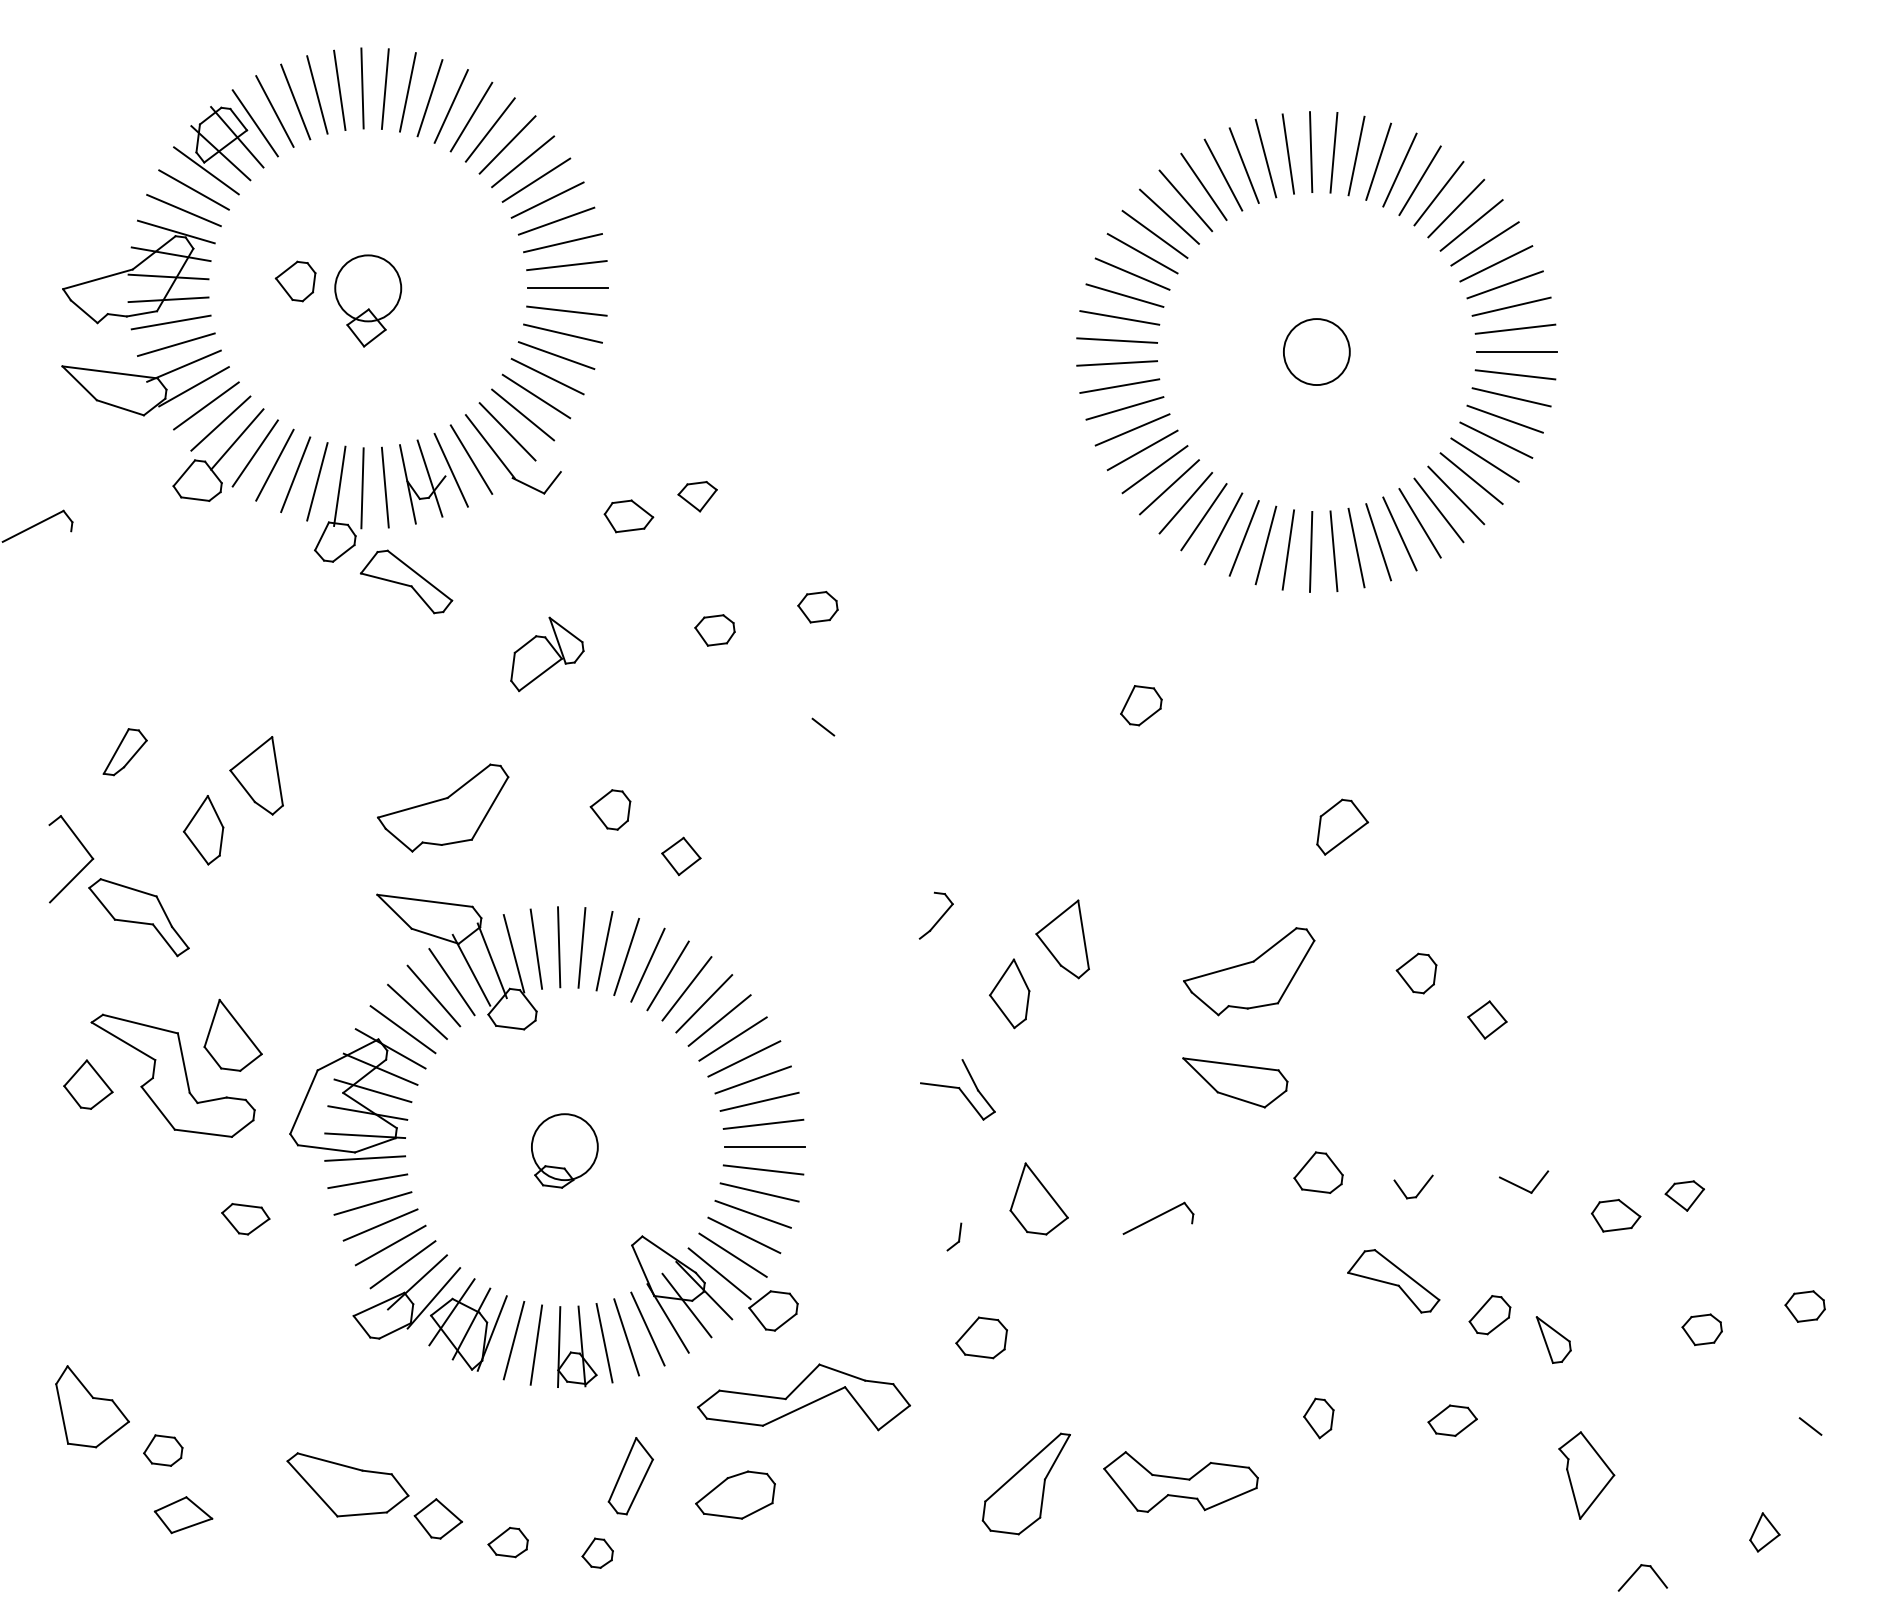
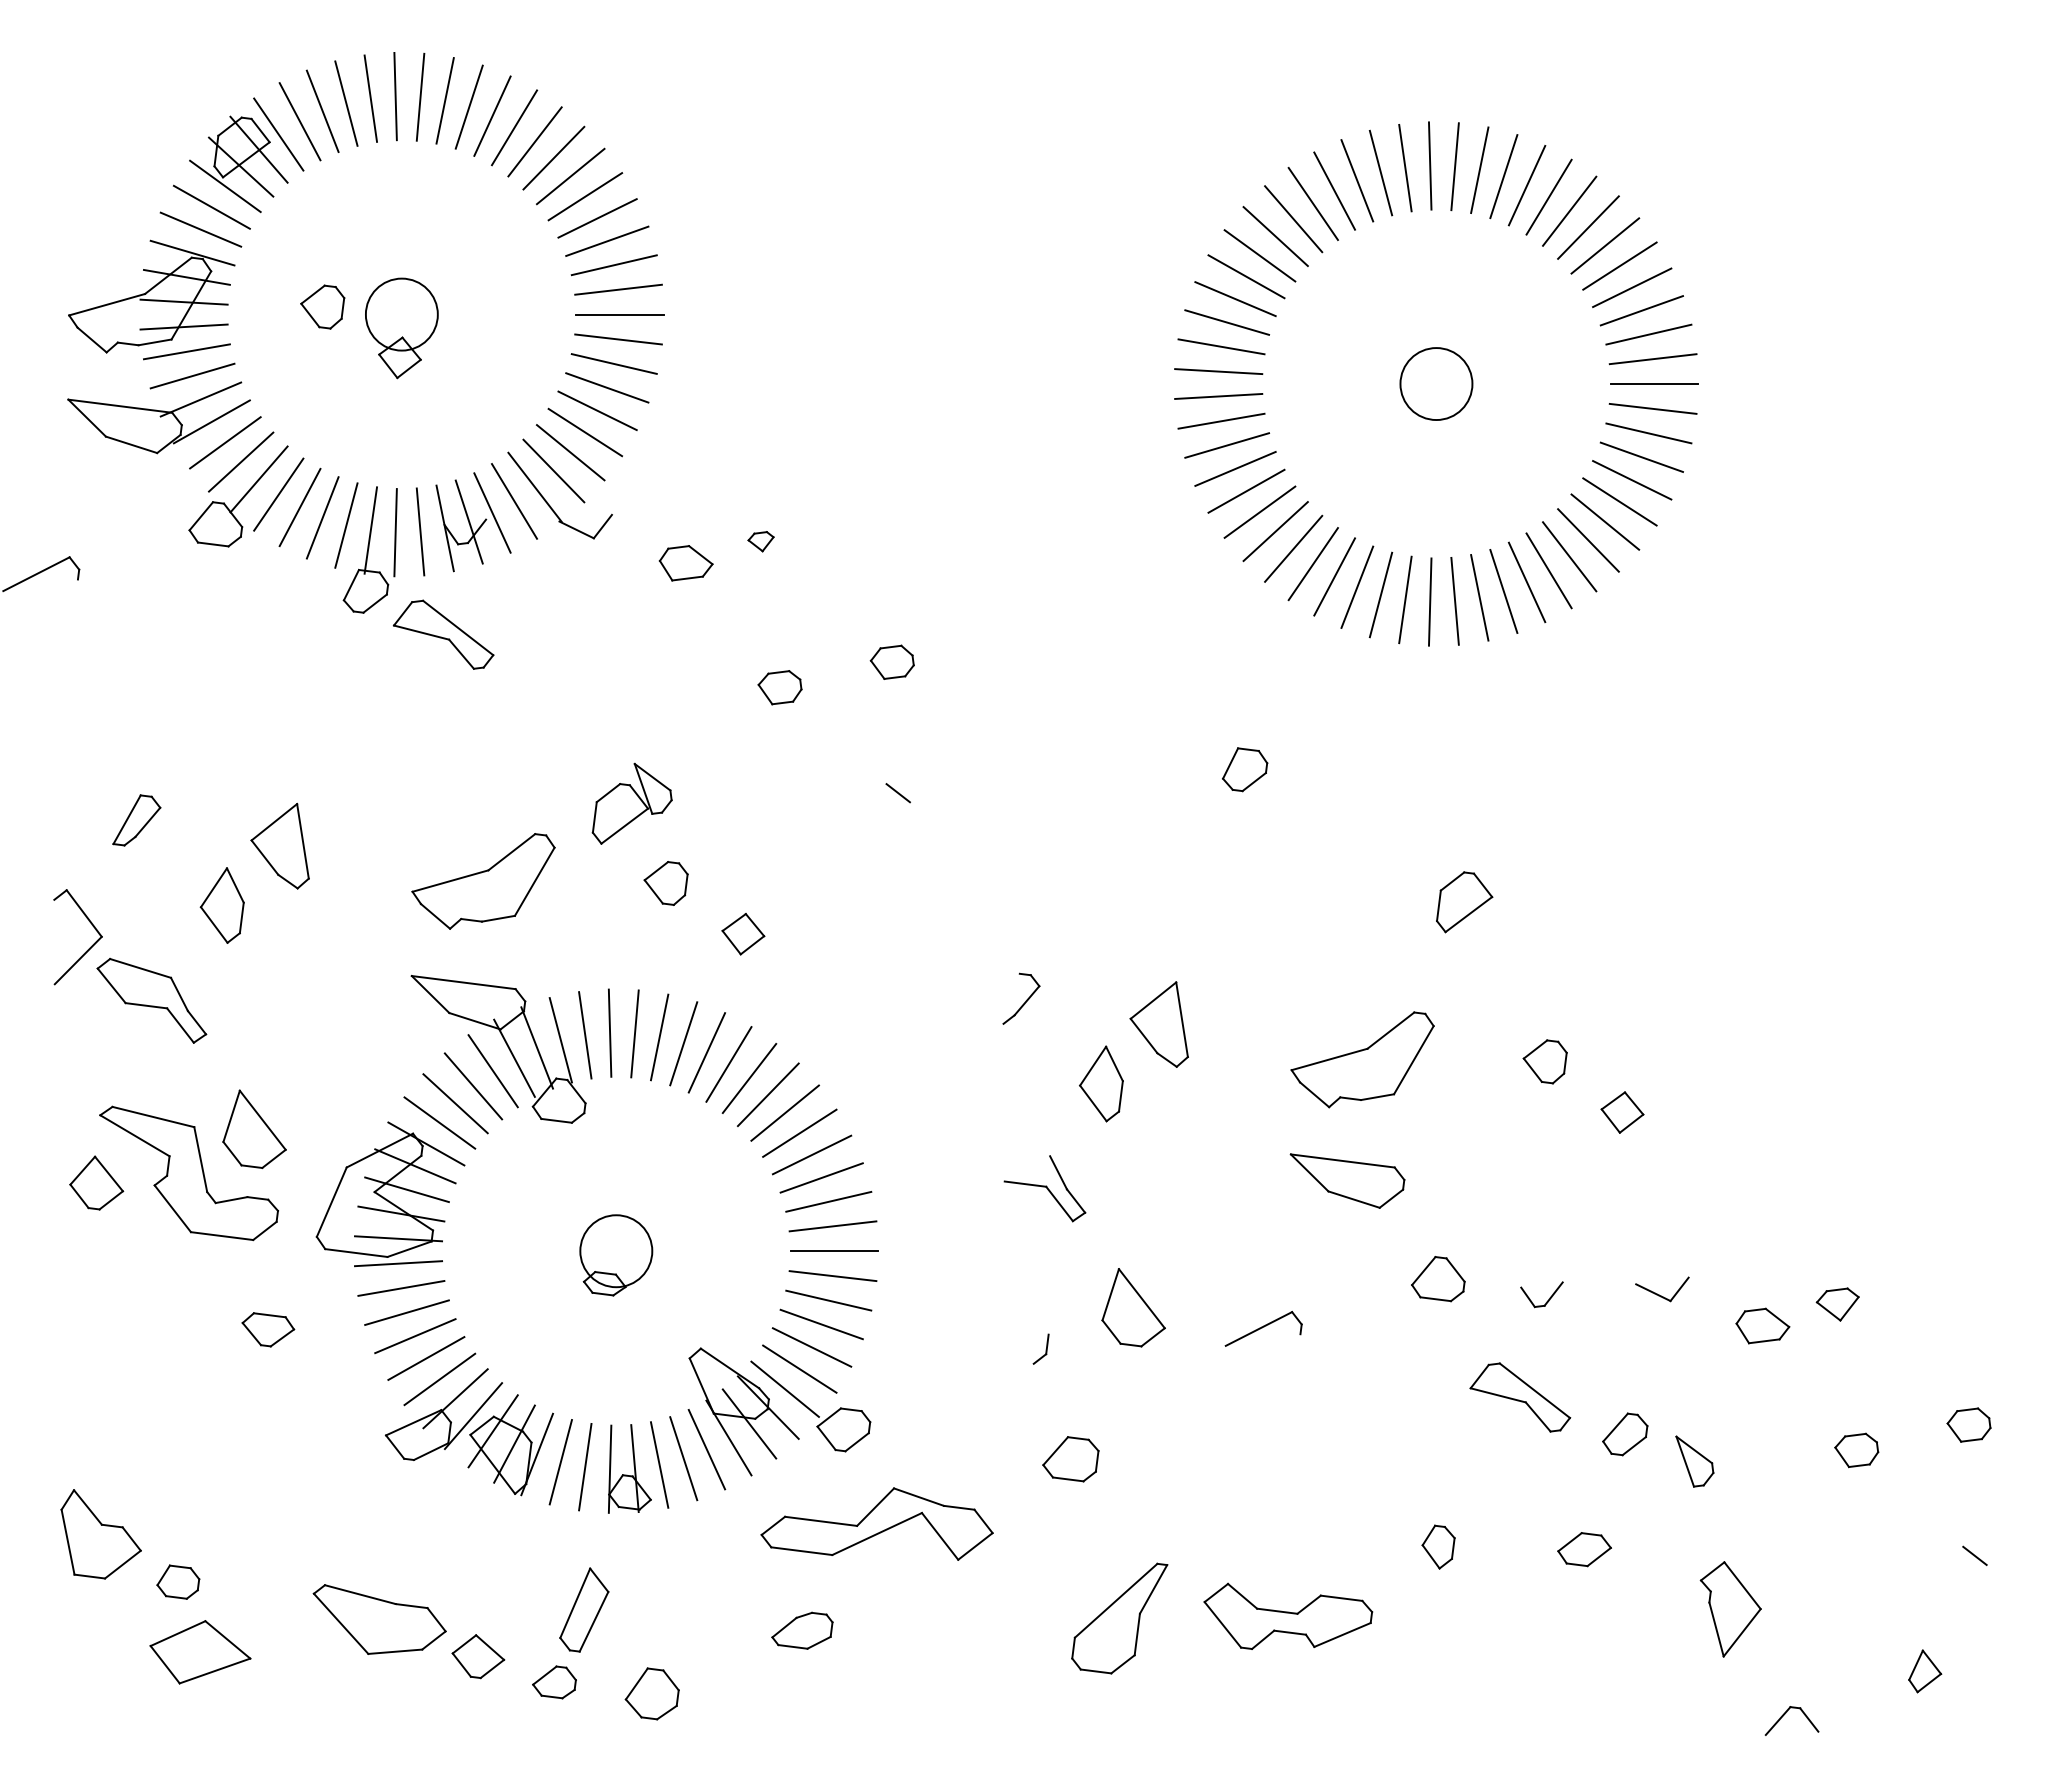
part: (697, 496) -> (760, 541), size x0.6
part: (546, 654) -> (631, 803), moved
part: (631, 1475) -> (584, 1609), moved
part: (735, 1494) -> (802, 1630), size x0.7
part: (183, 1515) -> (200, 1652), size x1.6
part: (597, 1553) -> (651, 1694), size x1.6

